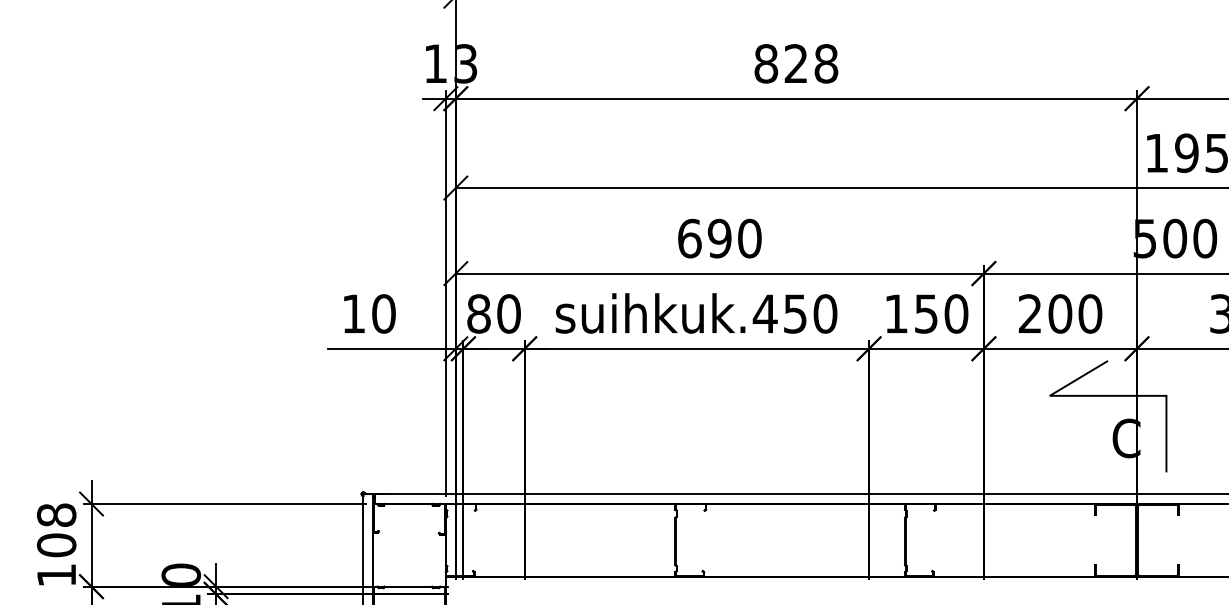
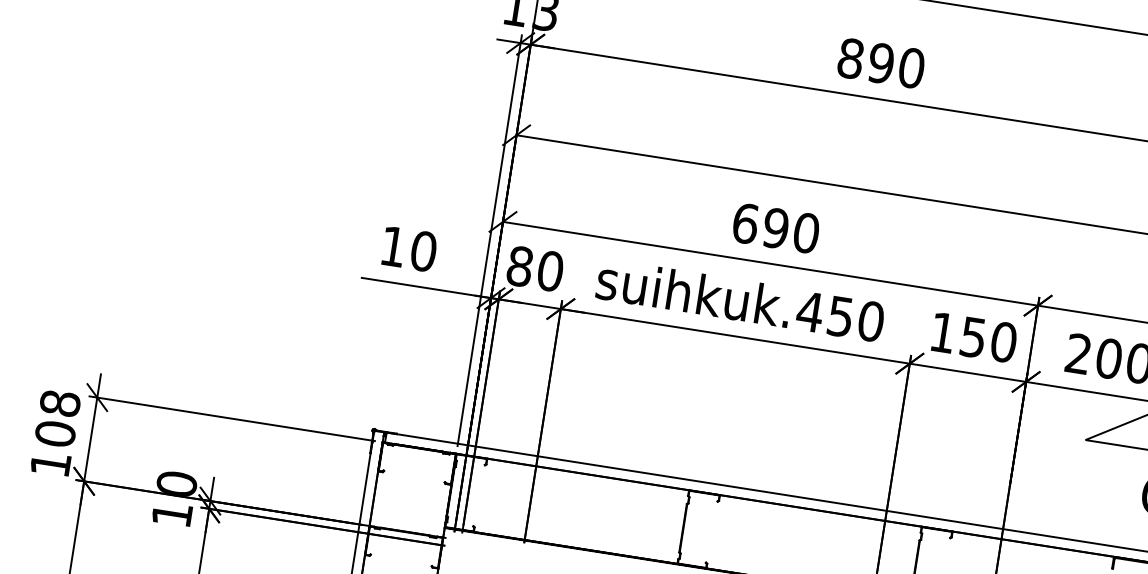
text: (811, 63) -> (896, 65), 828 -> 890

